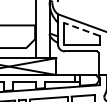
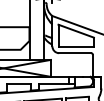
line: (81, 29) -> (75, 31), dashed -> solid

